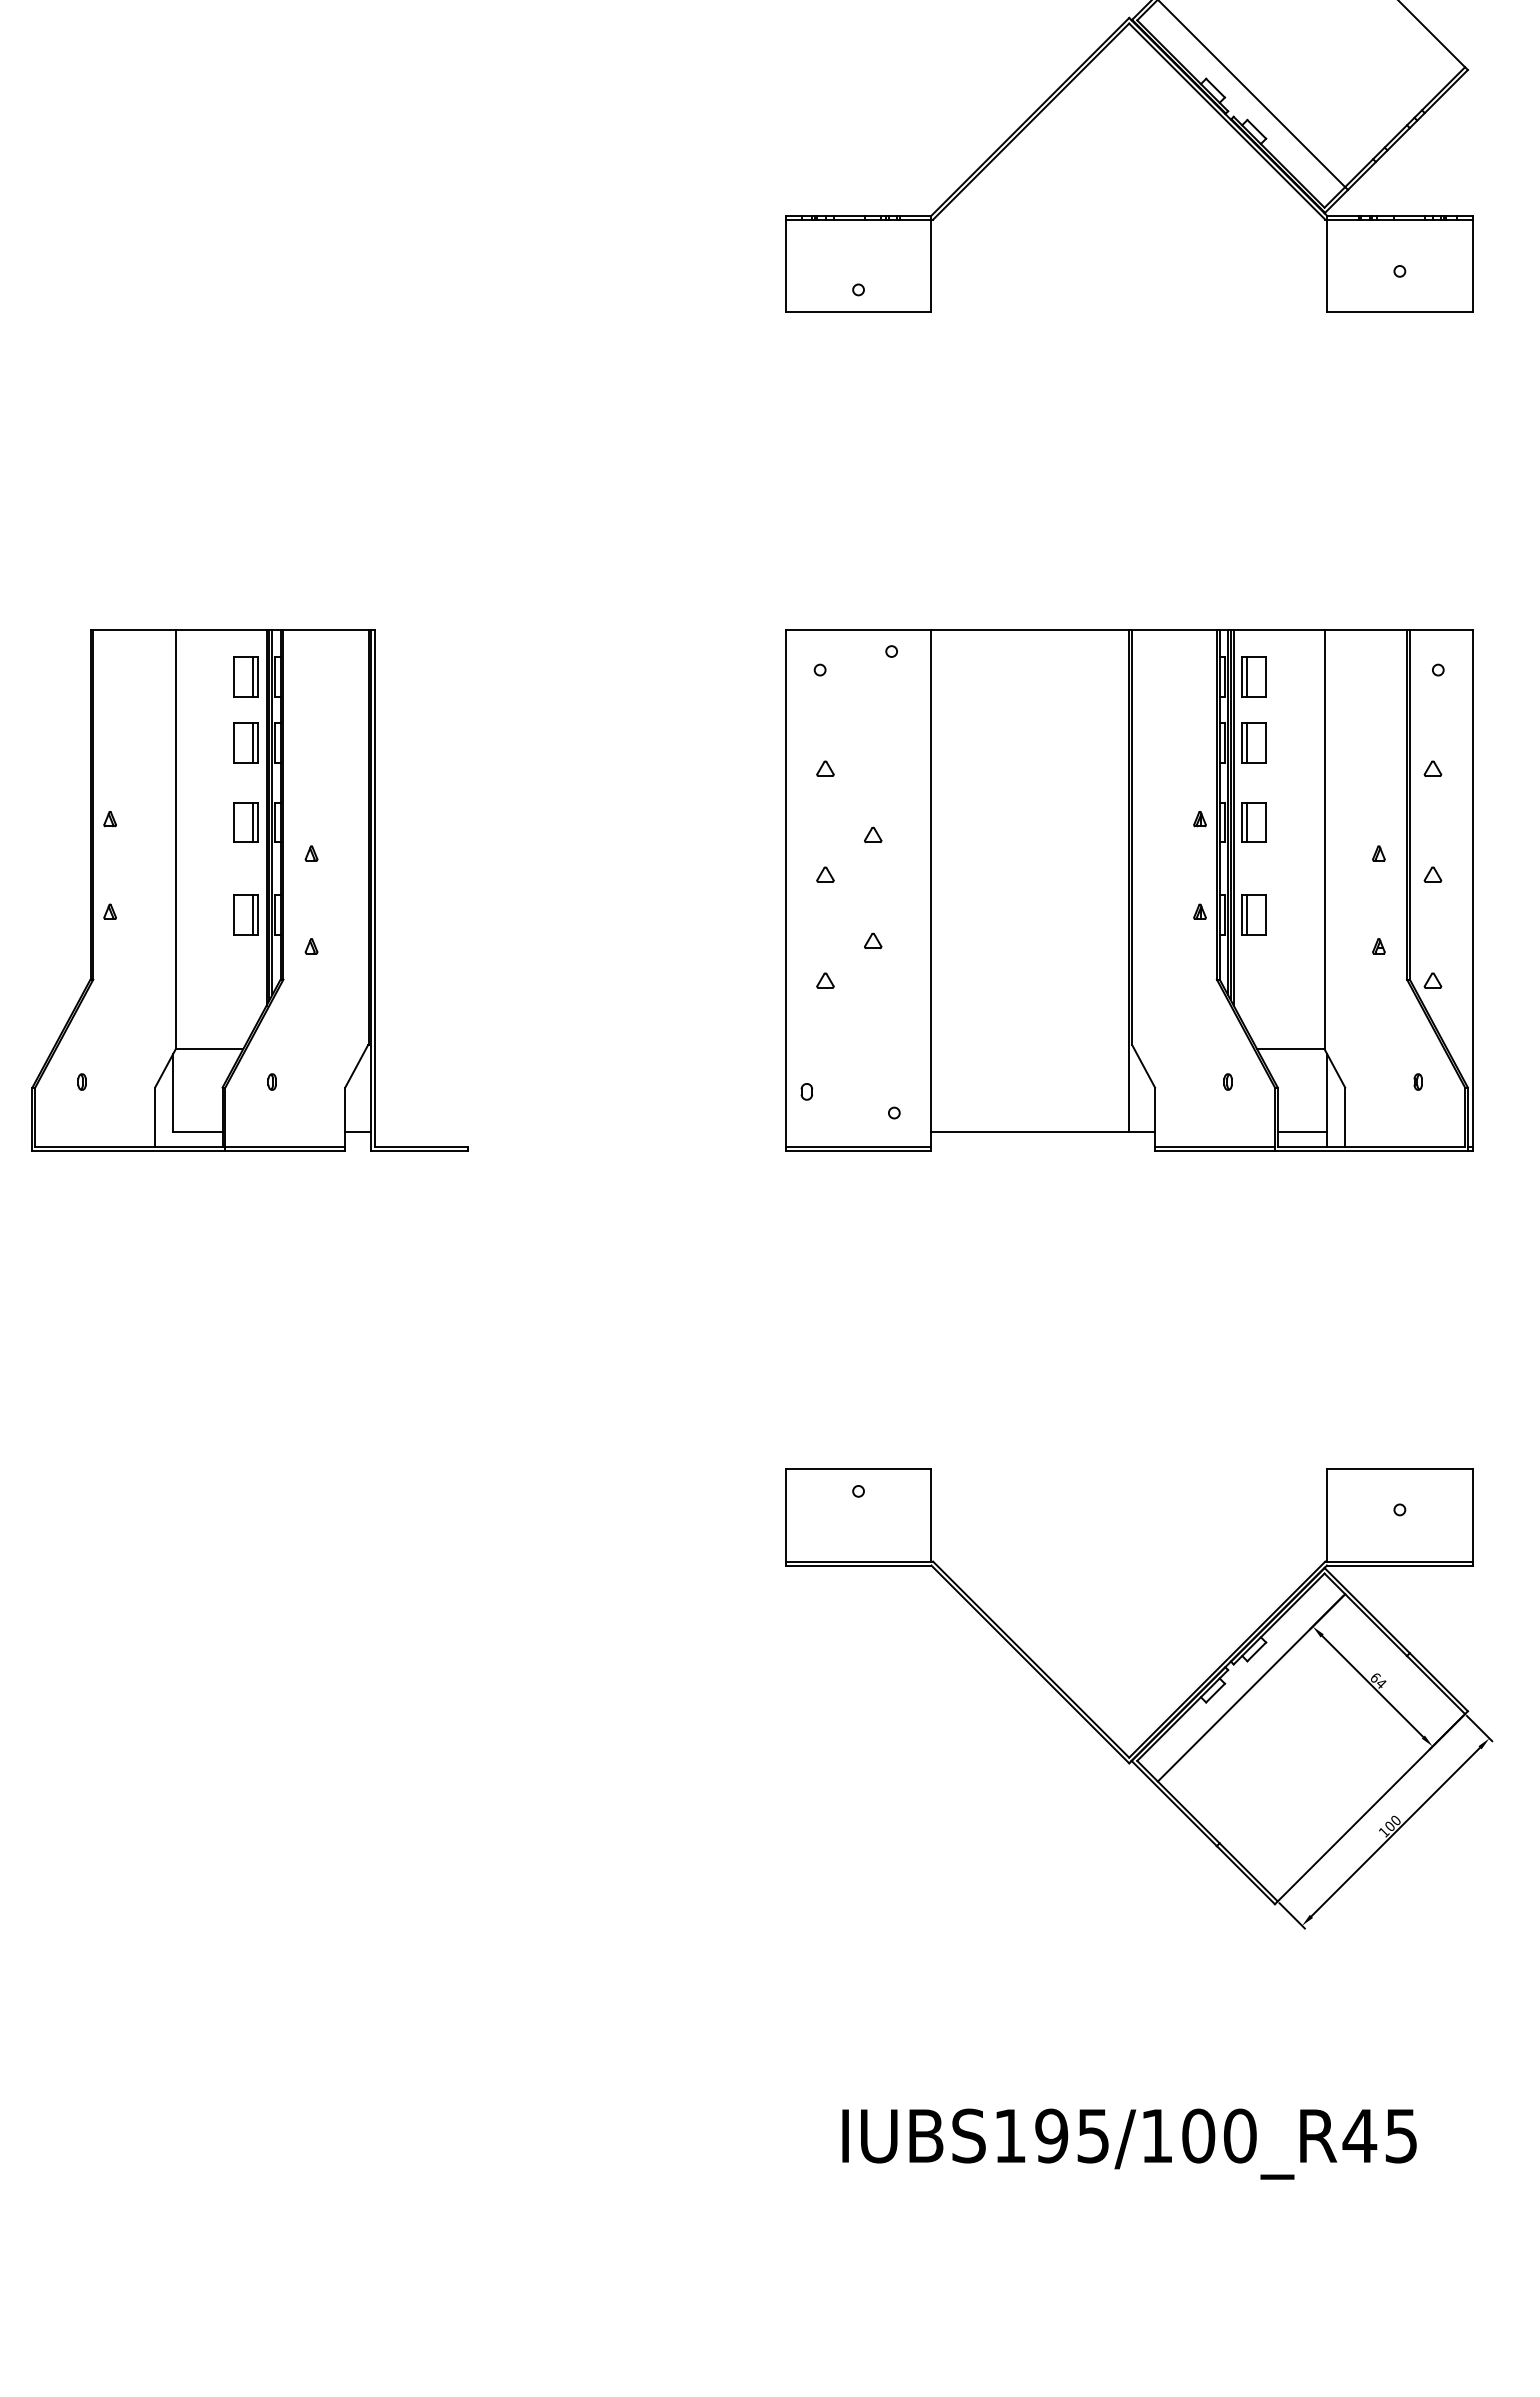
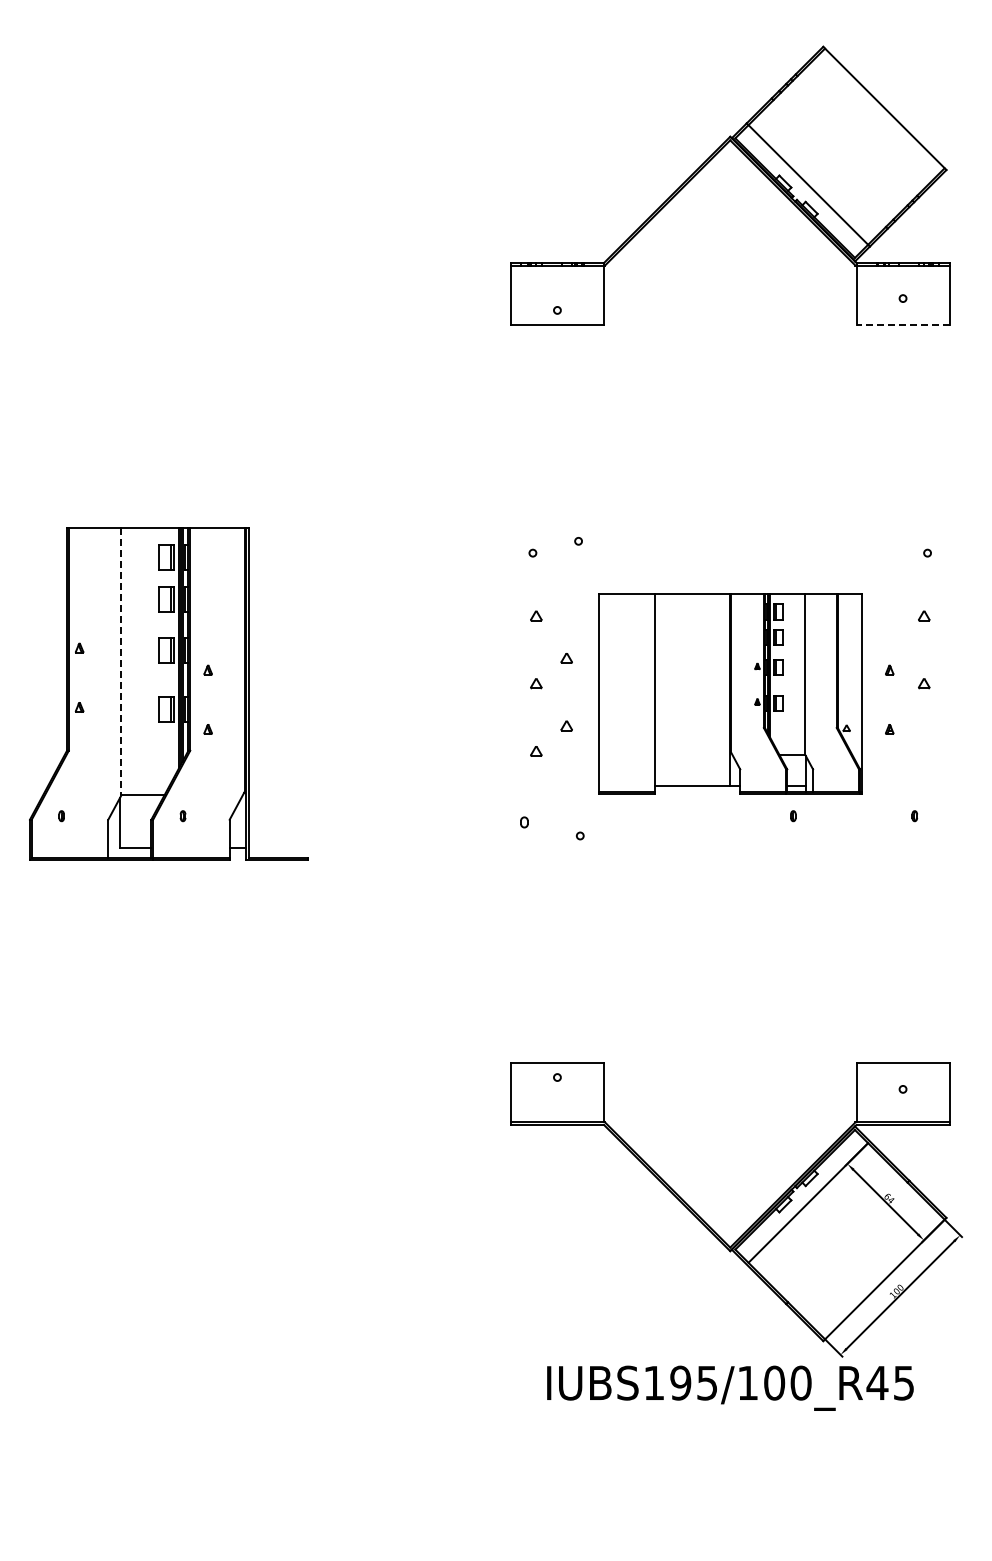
line: (1400, 311) -> (903, 324), solid -> dashed
line: (175, 839) -> (121, 661), solid -> dashed
part: (1129, 889) -> (730, 693), size x0.6
text: (1129, 2142) -> (730, 1387), moved

